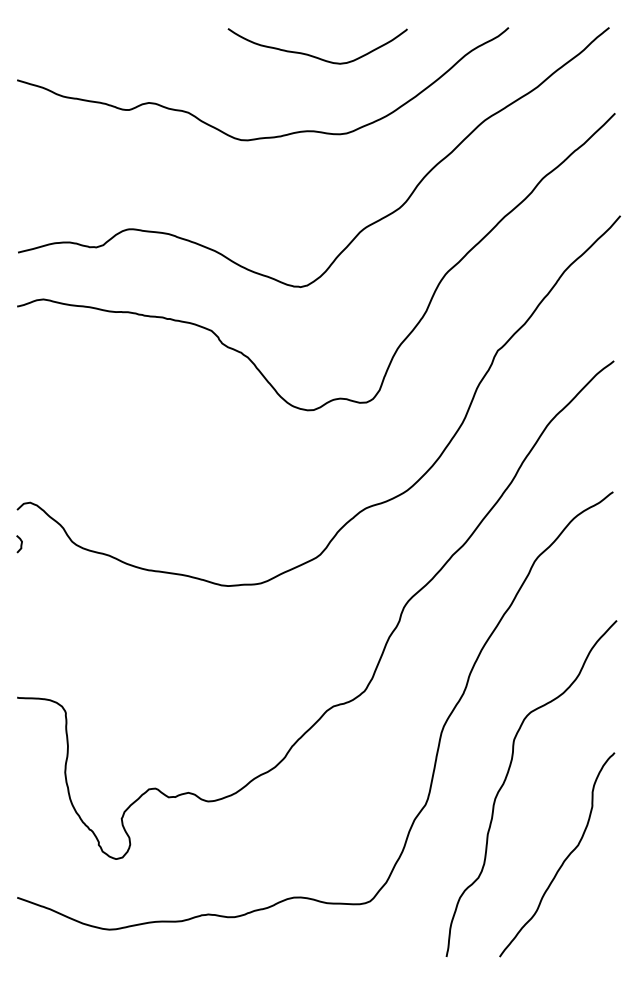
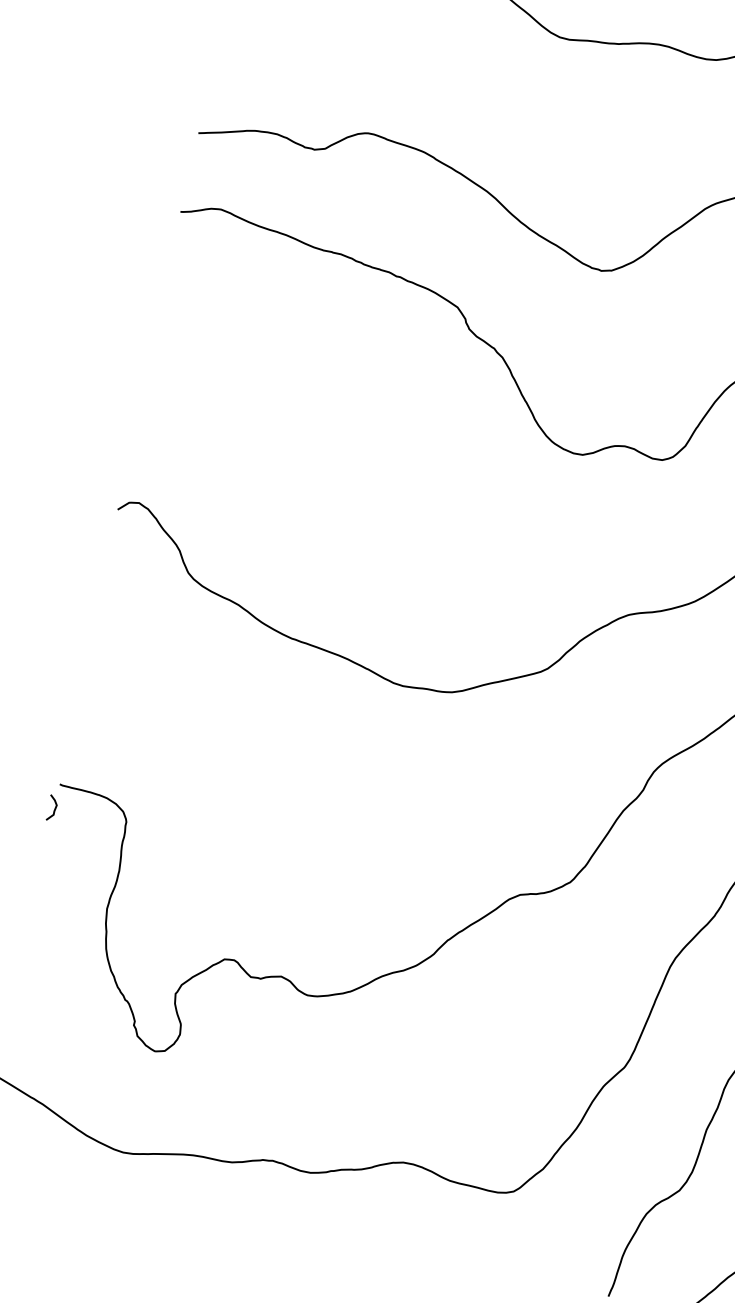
curve: (20, 544) -> (53, 808), moved

